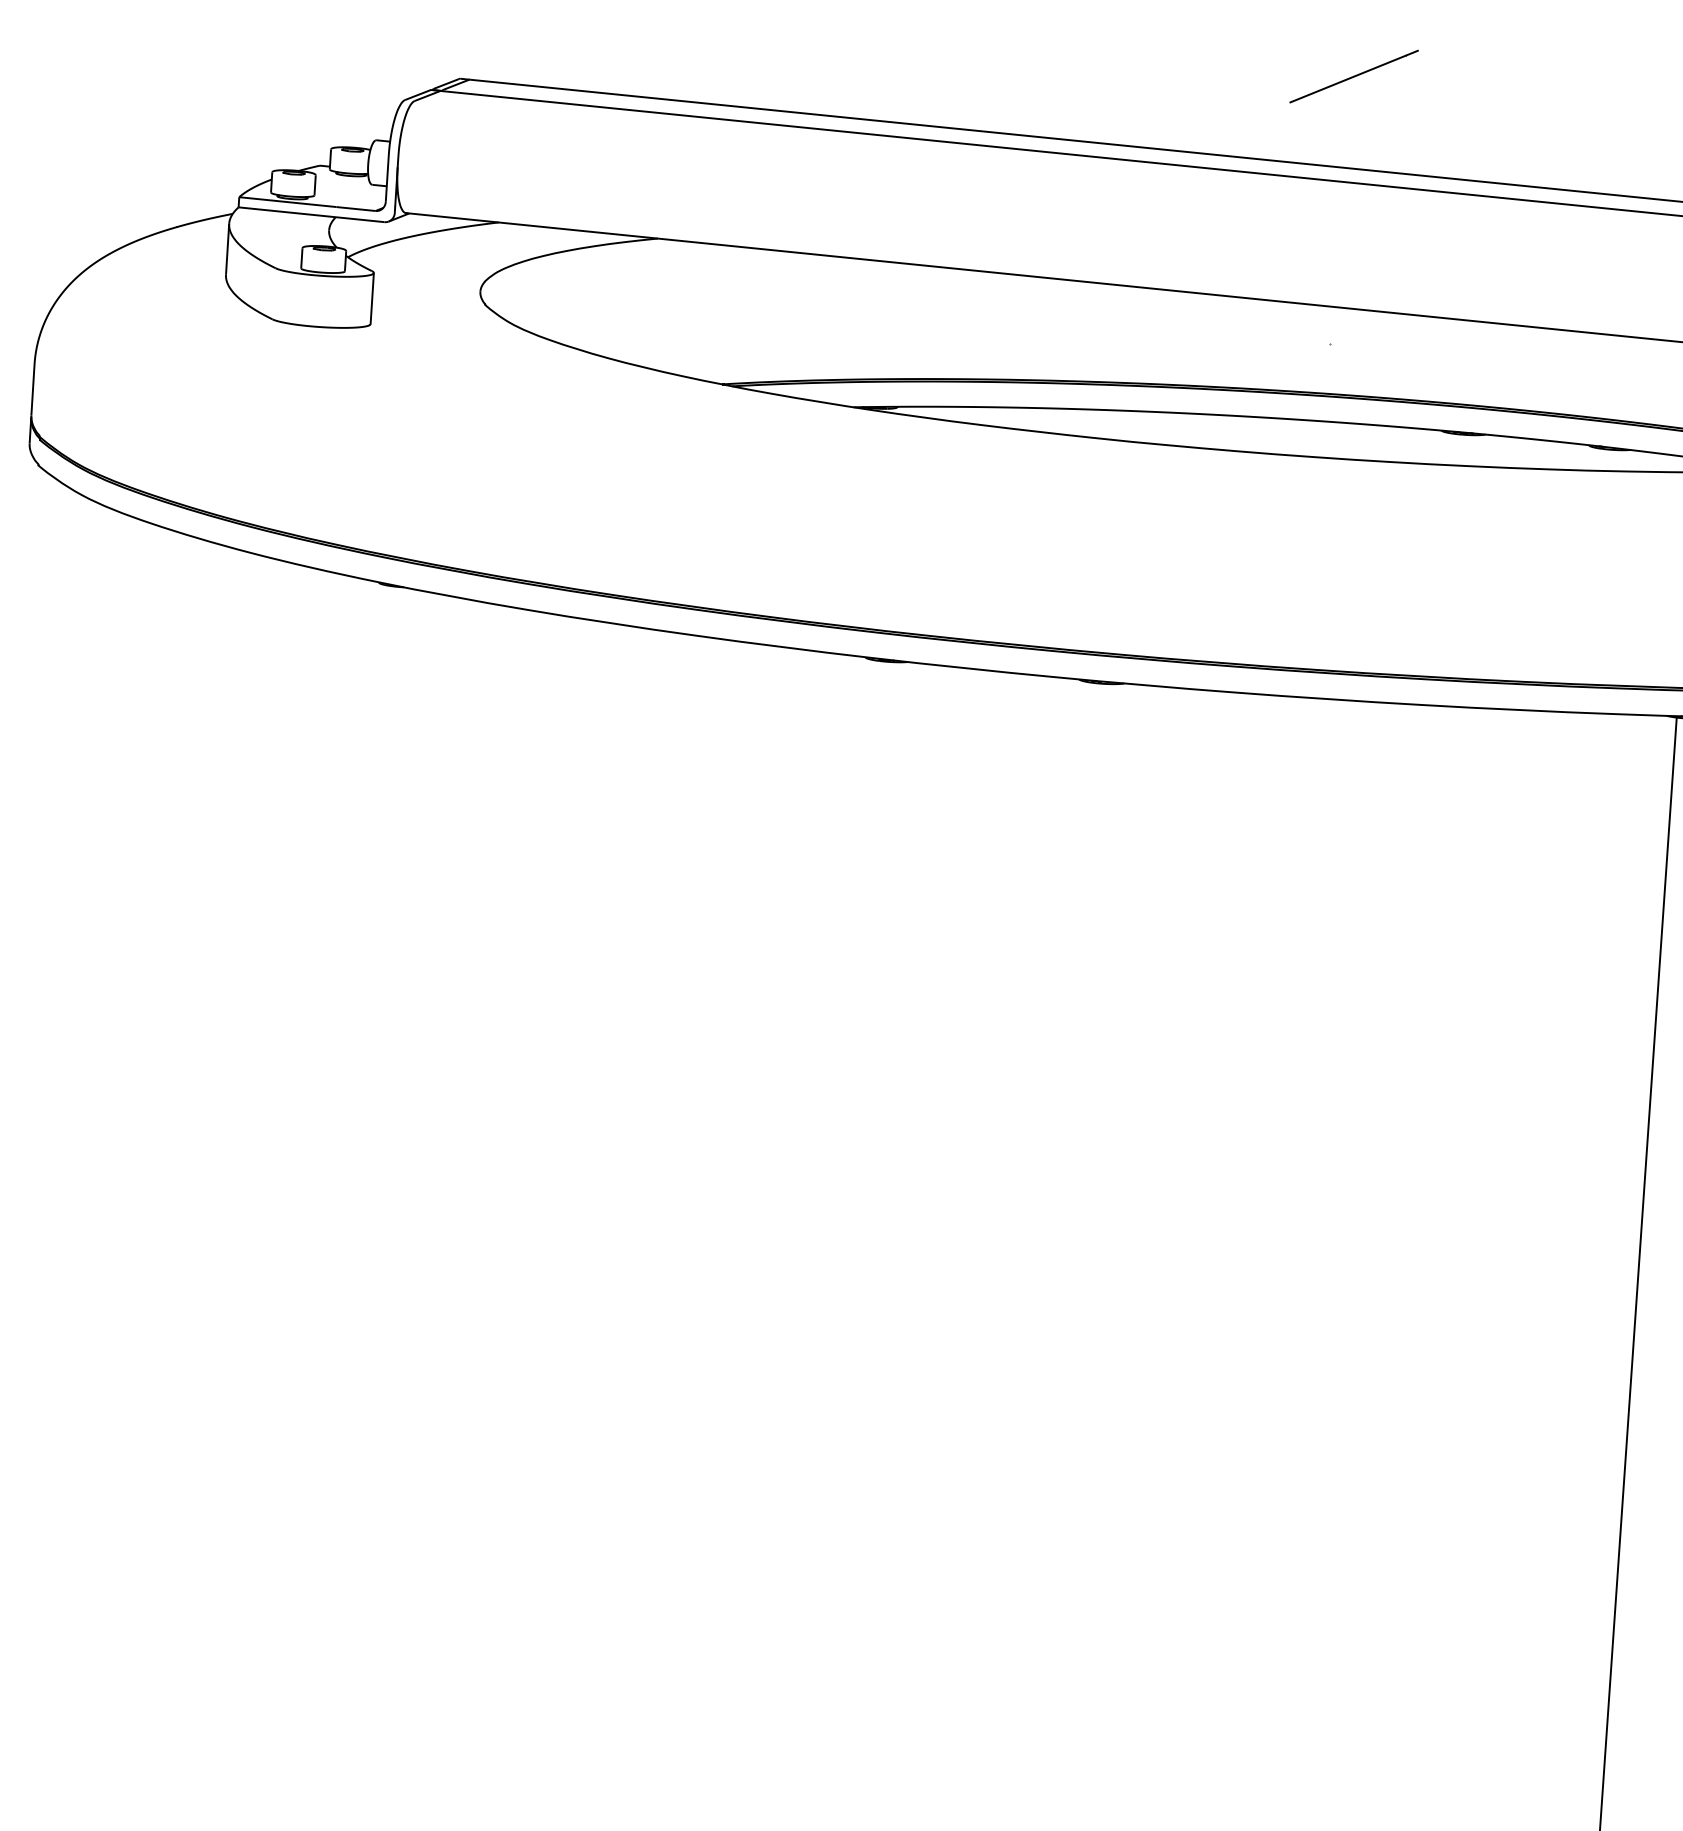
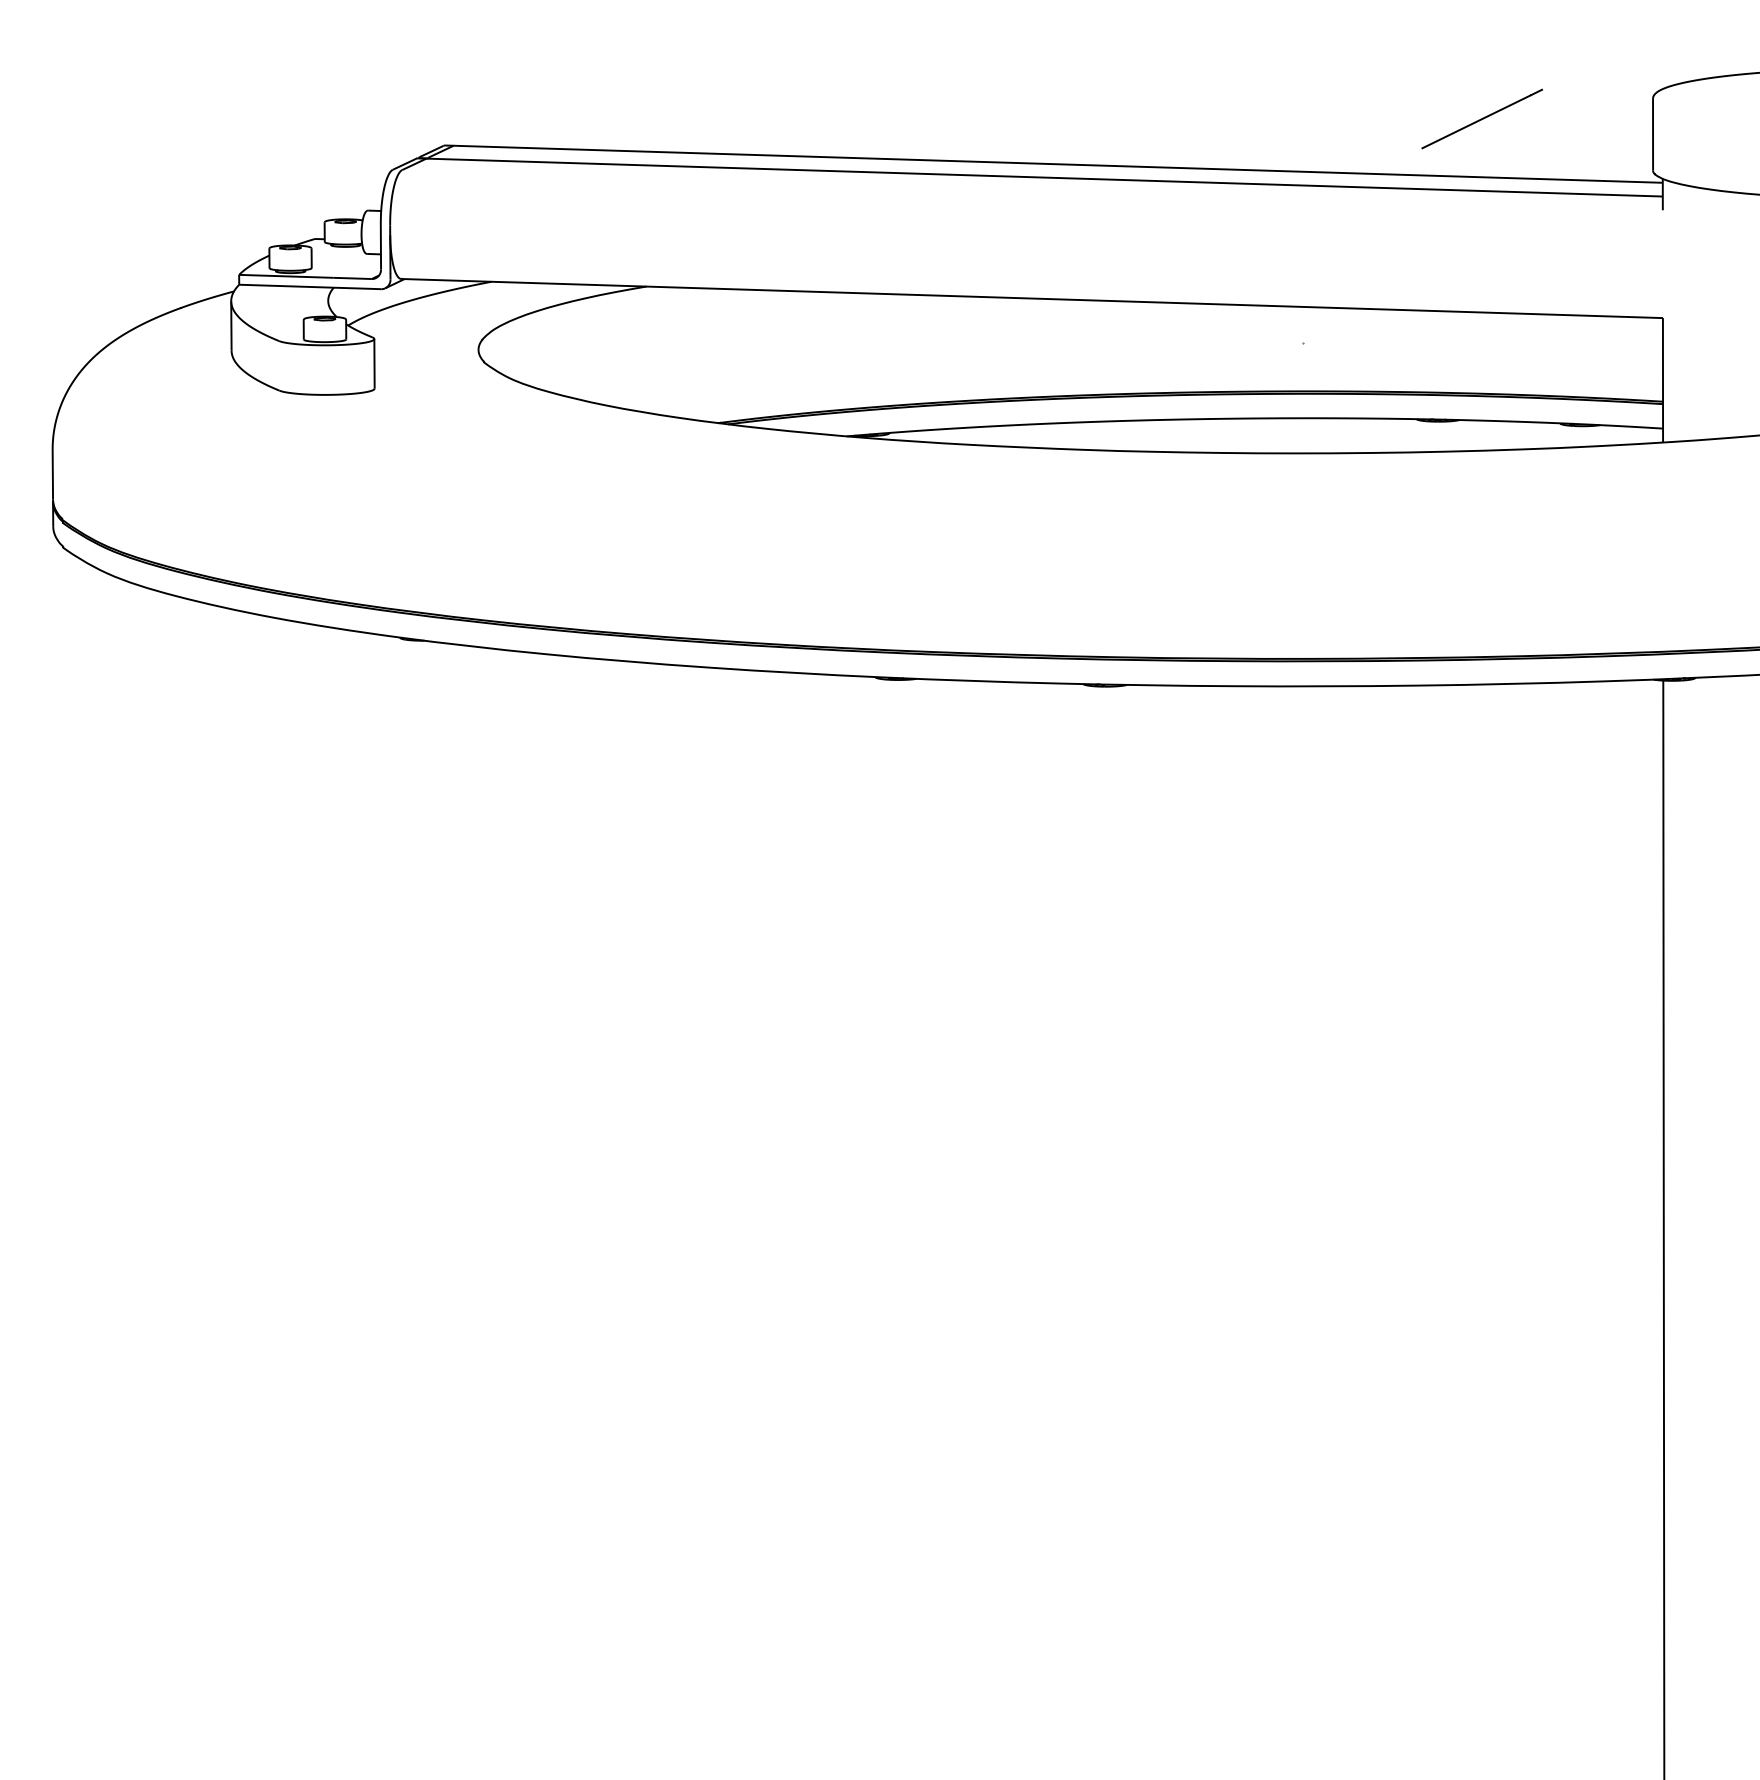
line: (1353, 76) -> (1481, 118), moved

